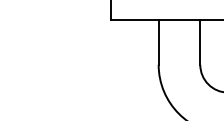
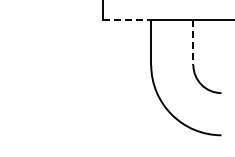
line: (135, 19) -> (127, 19), solid -> dashed
line: (200, 42) -> (193, 42), solid -> dashed

